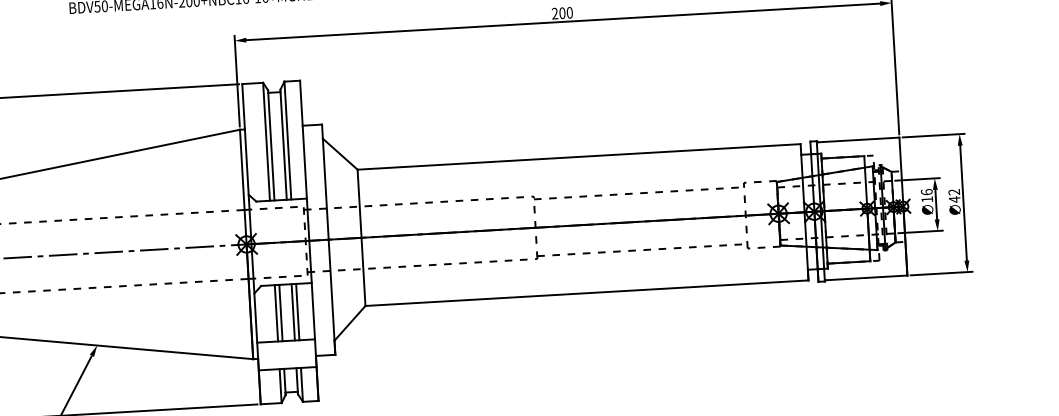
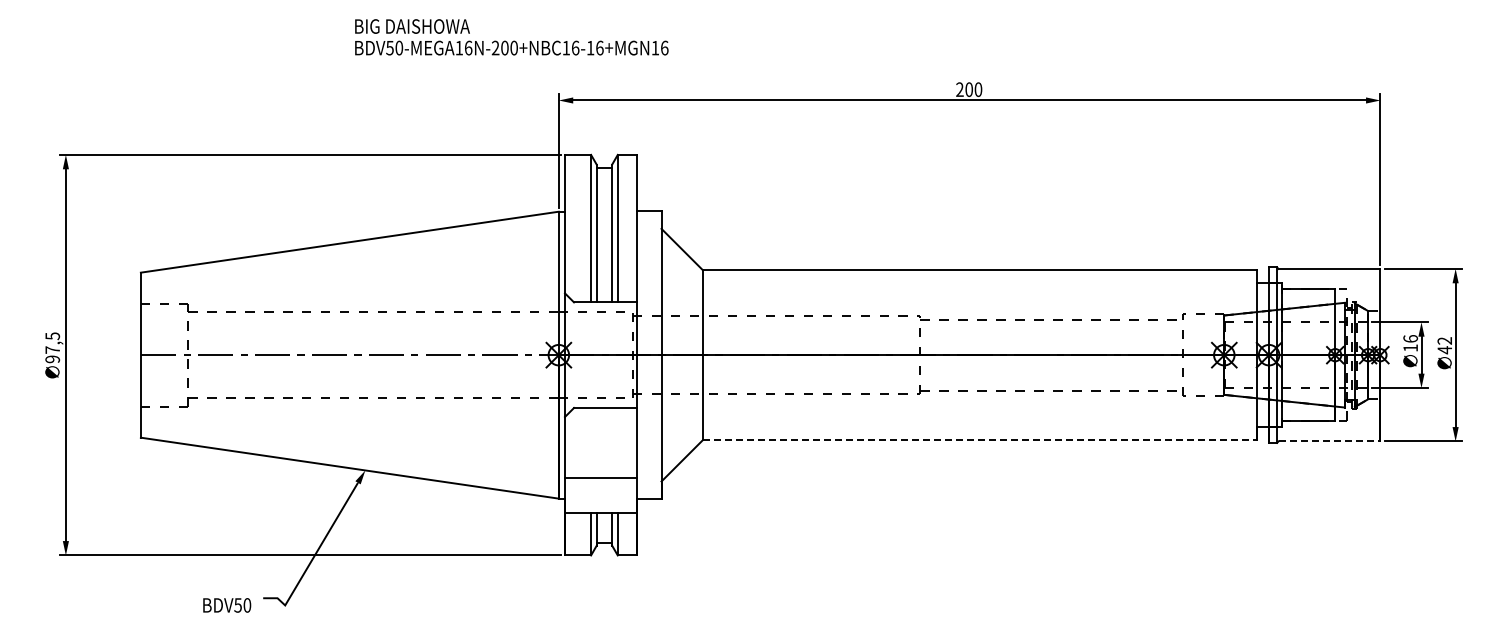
line: (866, 277) -> (1329, 441), solid -> dashed
line: (587, 293) -> (980, 440), solid -> dashed
line: (293, 311) -> (612, 442), removed
line: (297, 311) -> (617, 442), removed
line: (276, 312) -> (591, 442), removed
line: (280, 312) -> (596, 442), removed

